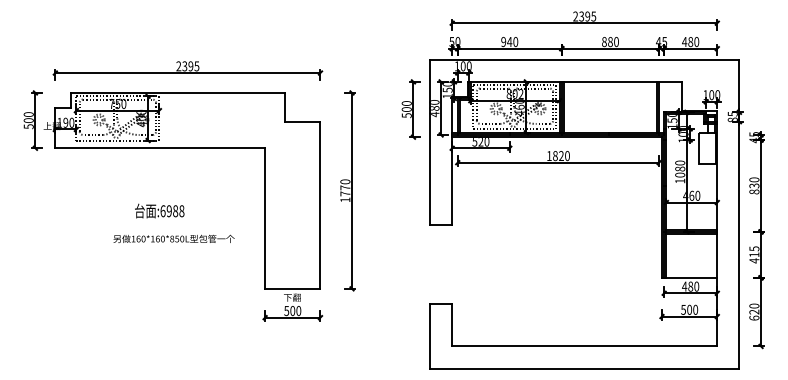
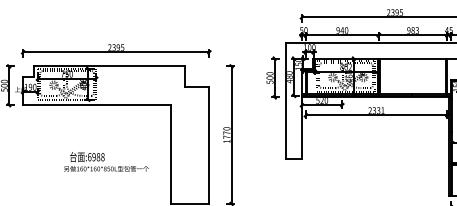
text: (610, 41) -> (413, 30), 880 -> 983
text: (558, 156) -> (376, 111), 1820 -> 2331
text: (159, 210) -> (87, 156), moved

